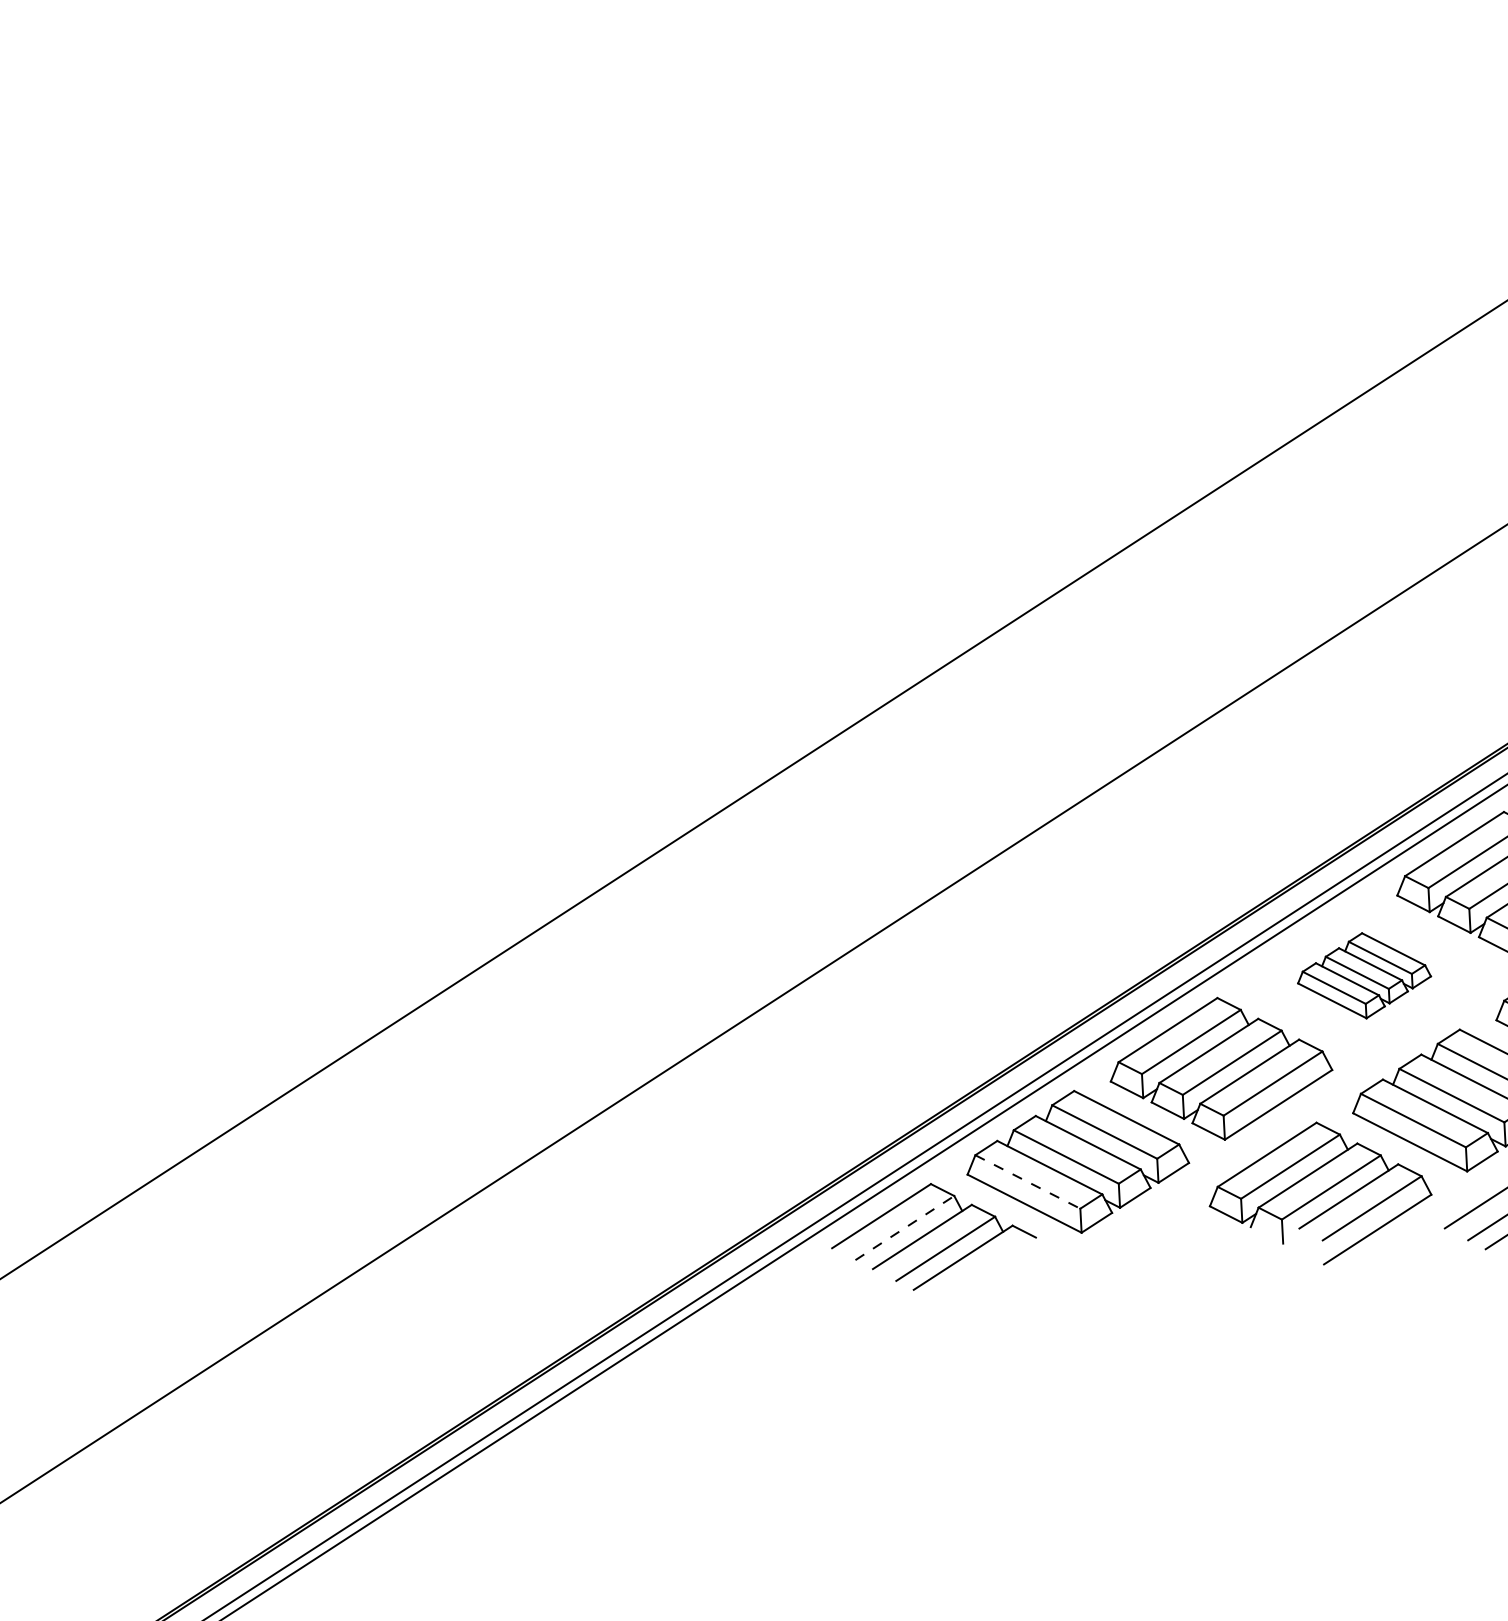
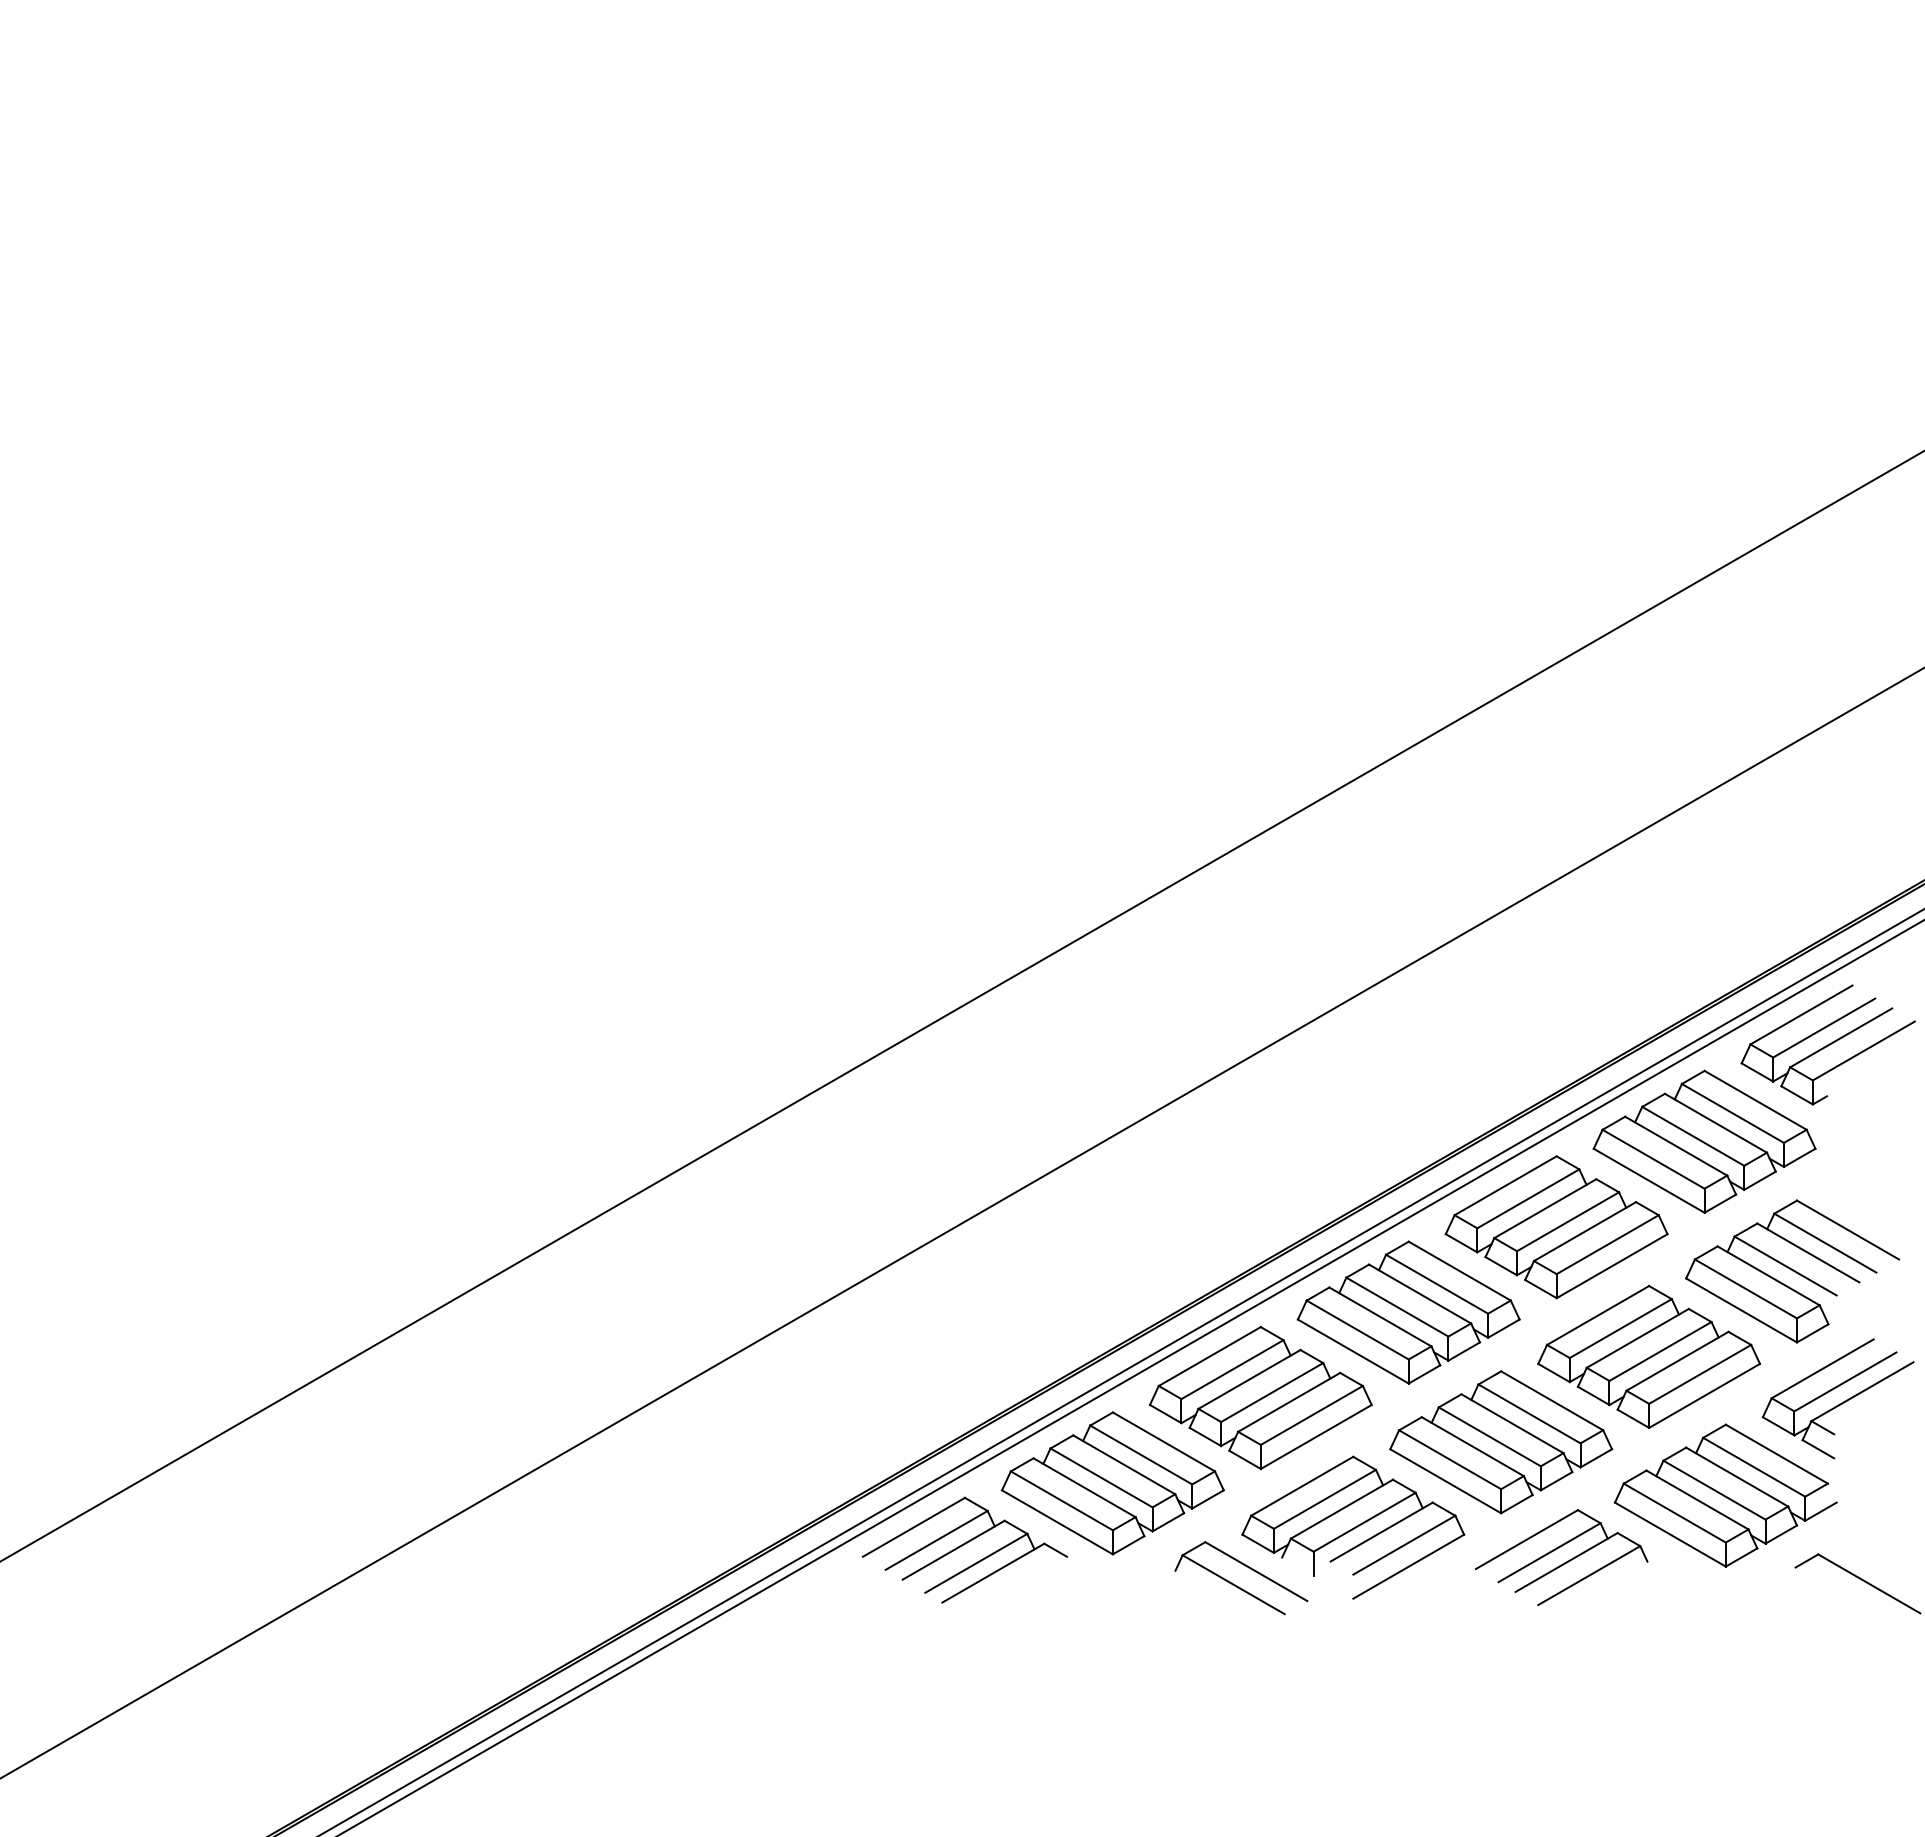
part: (1364, 975) -> (1408, 1312), size x1.67
line: (1027, 1181) -> (1061, 1500), dashed -> solid
line: (904, 1228) -> (936, 1540), dashed -> solid
part: (1207, 1257) -> (1237, 1585), added

